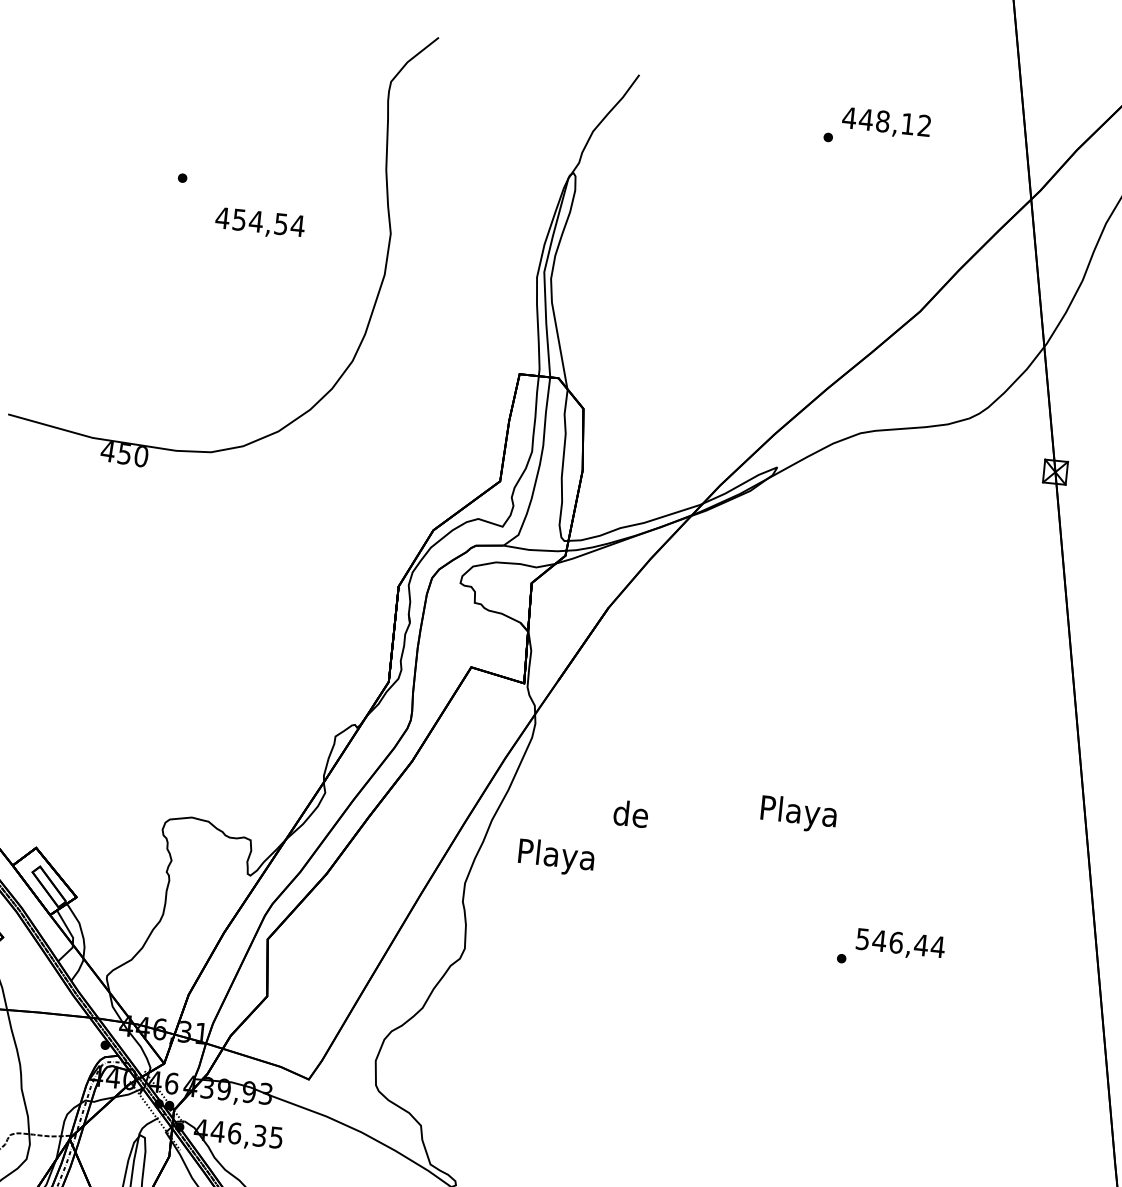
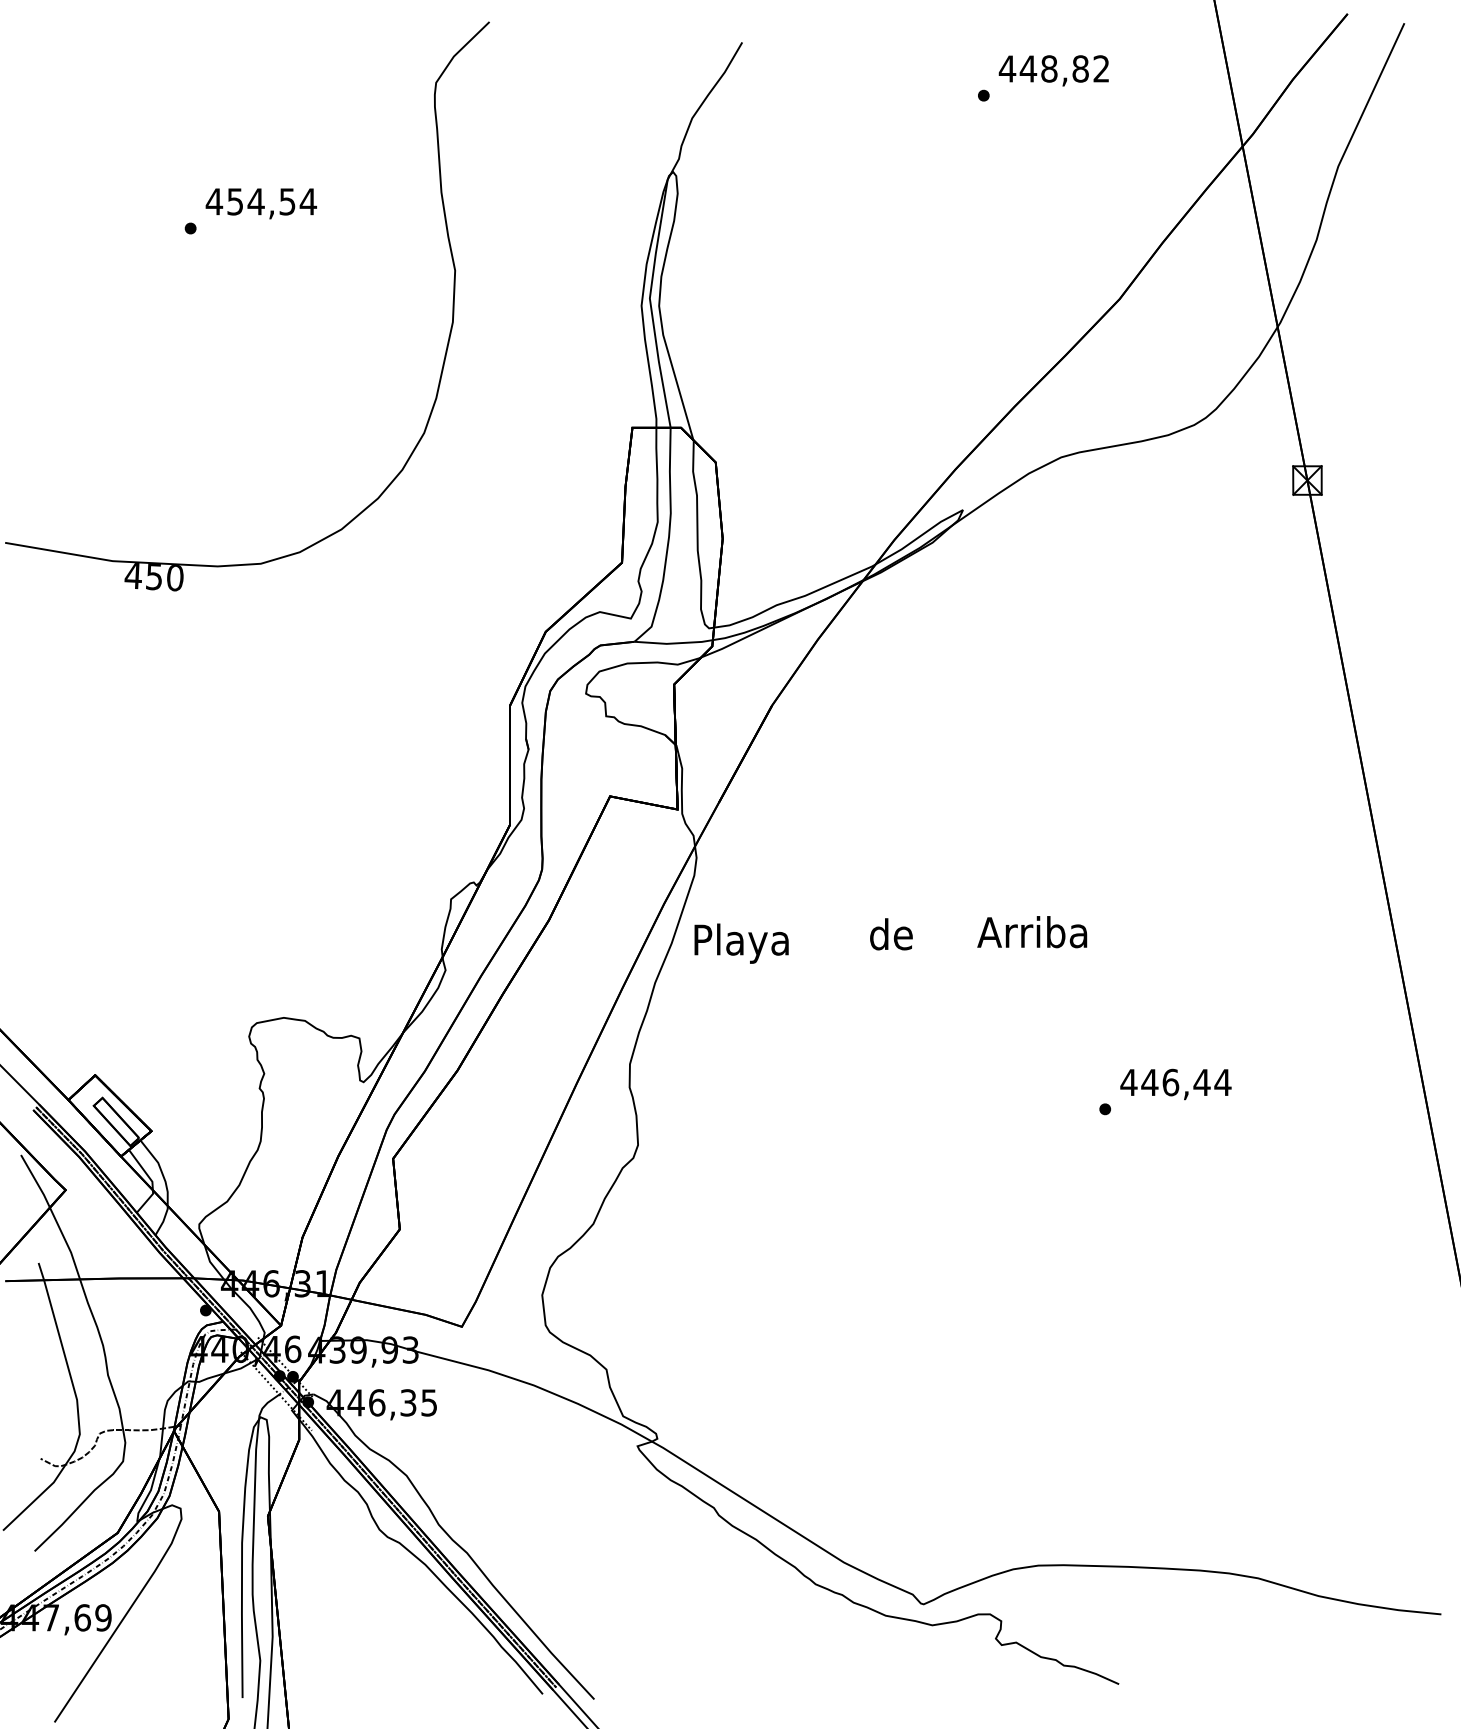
text: (907, 123) -> (1080, 68), 448,12 -> 448,82
text: (259, 223) -> (260, 203), moved
text: (631, 814) -> (891, 934), moved
text: (797, 814) -> (1032, 936), Playa -> Arriba
text: (556, 857) -> (741, 943), moved
text: (862, 939) -> (1128, 1082), 546,44 -> 446,44

